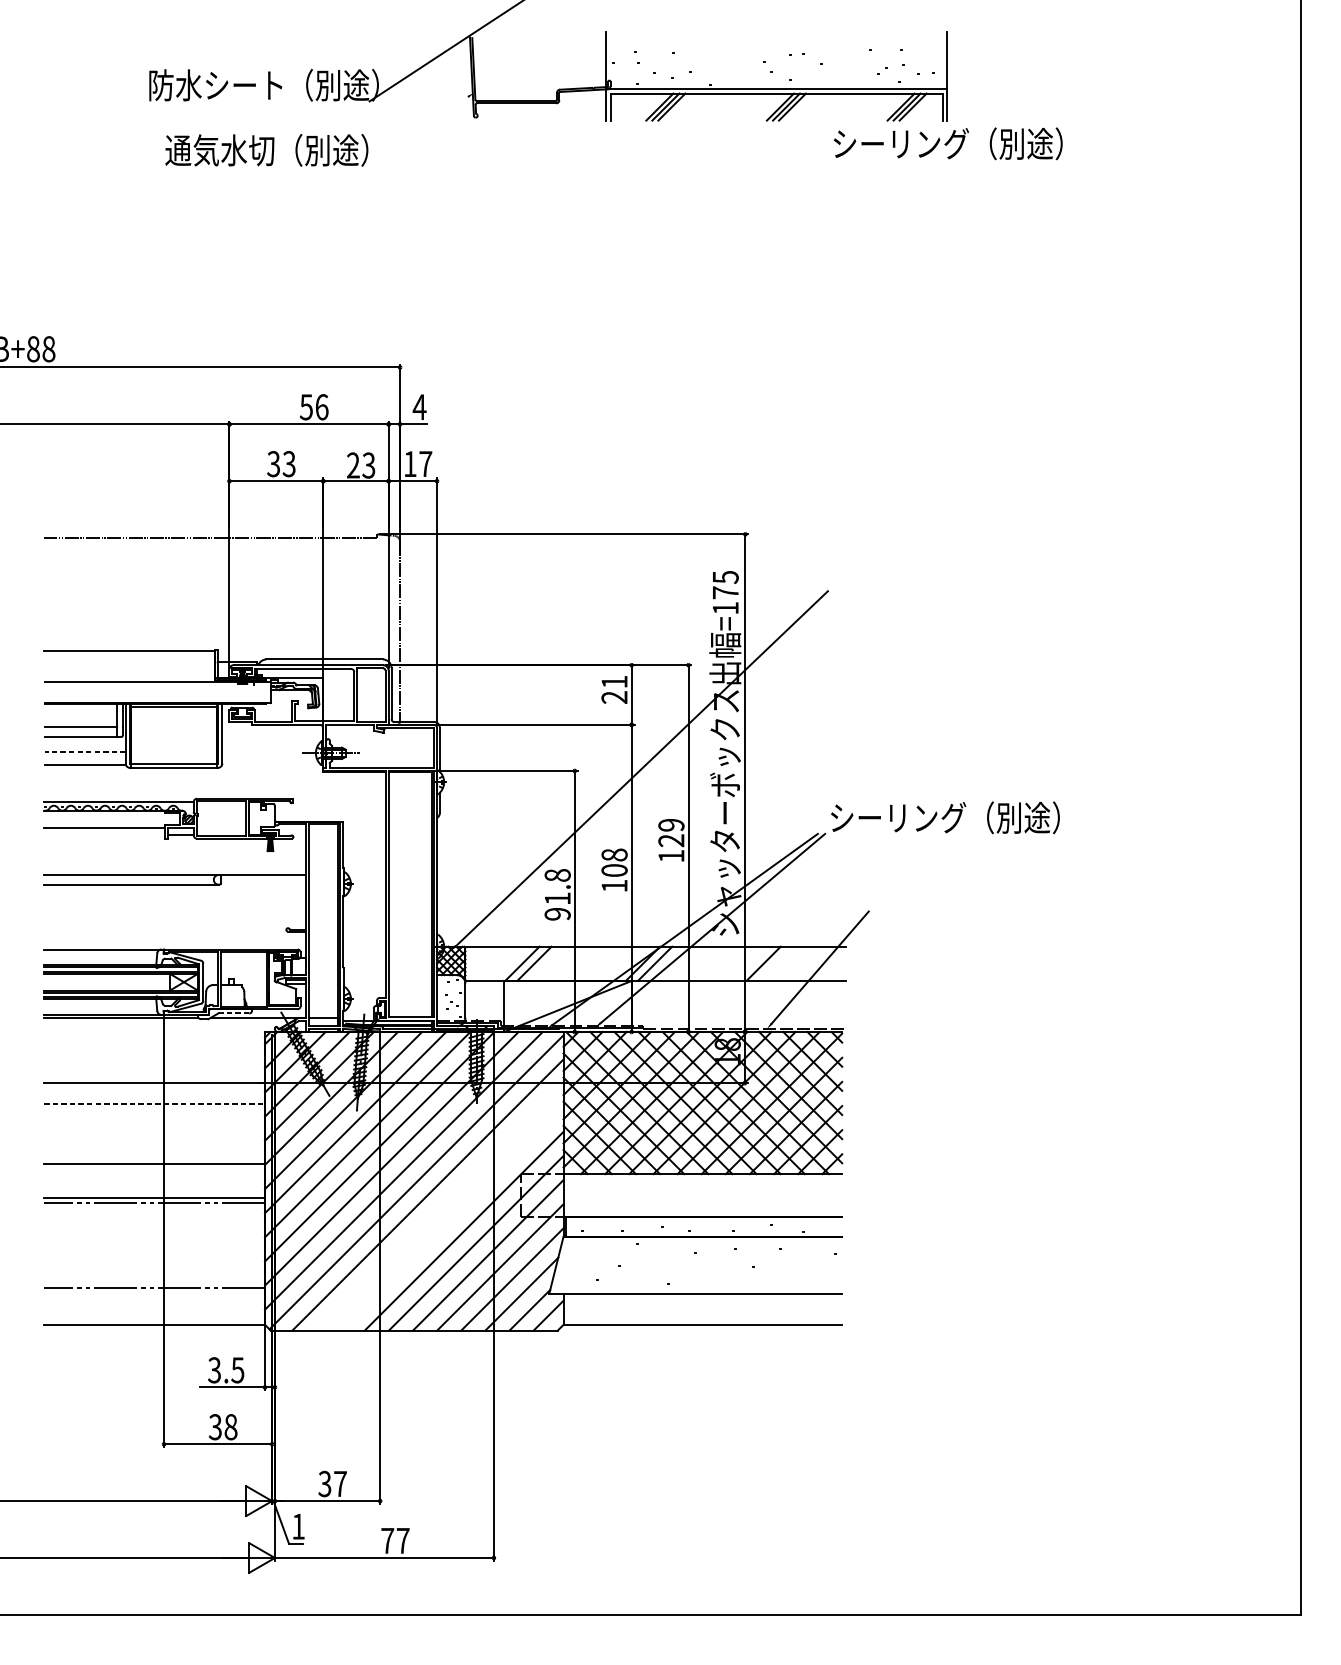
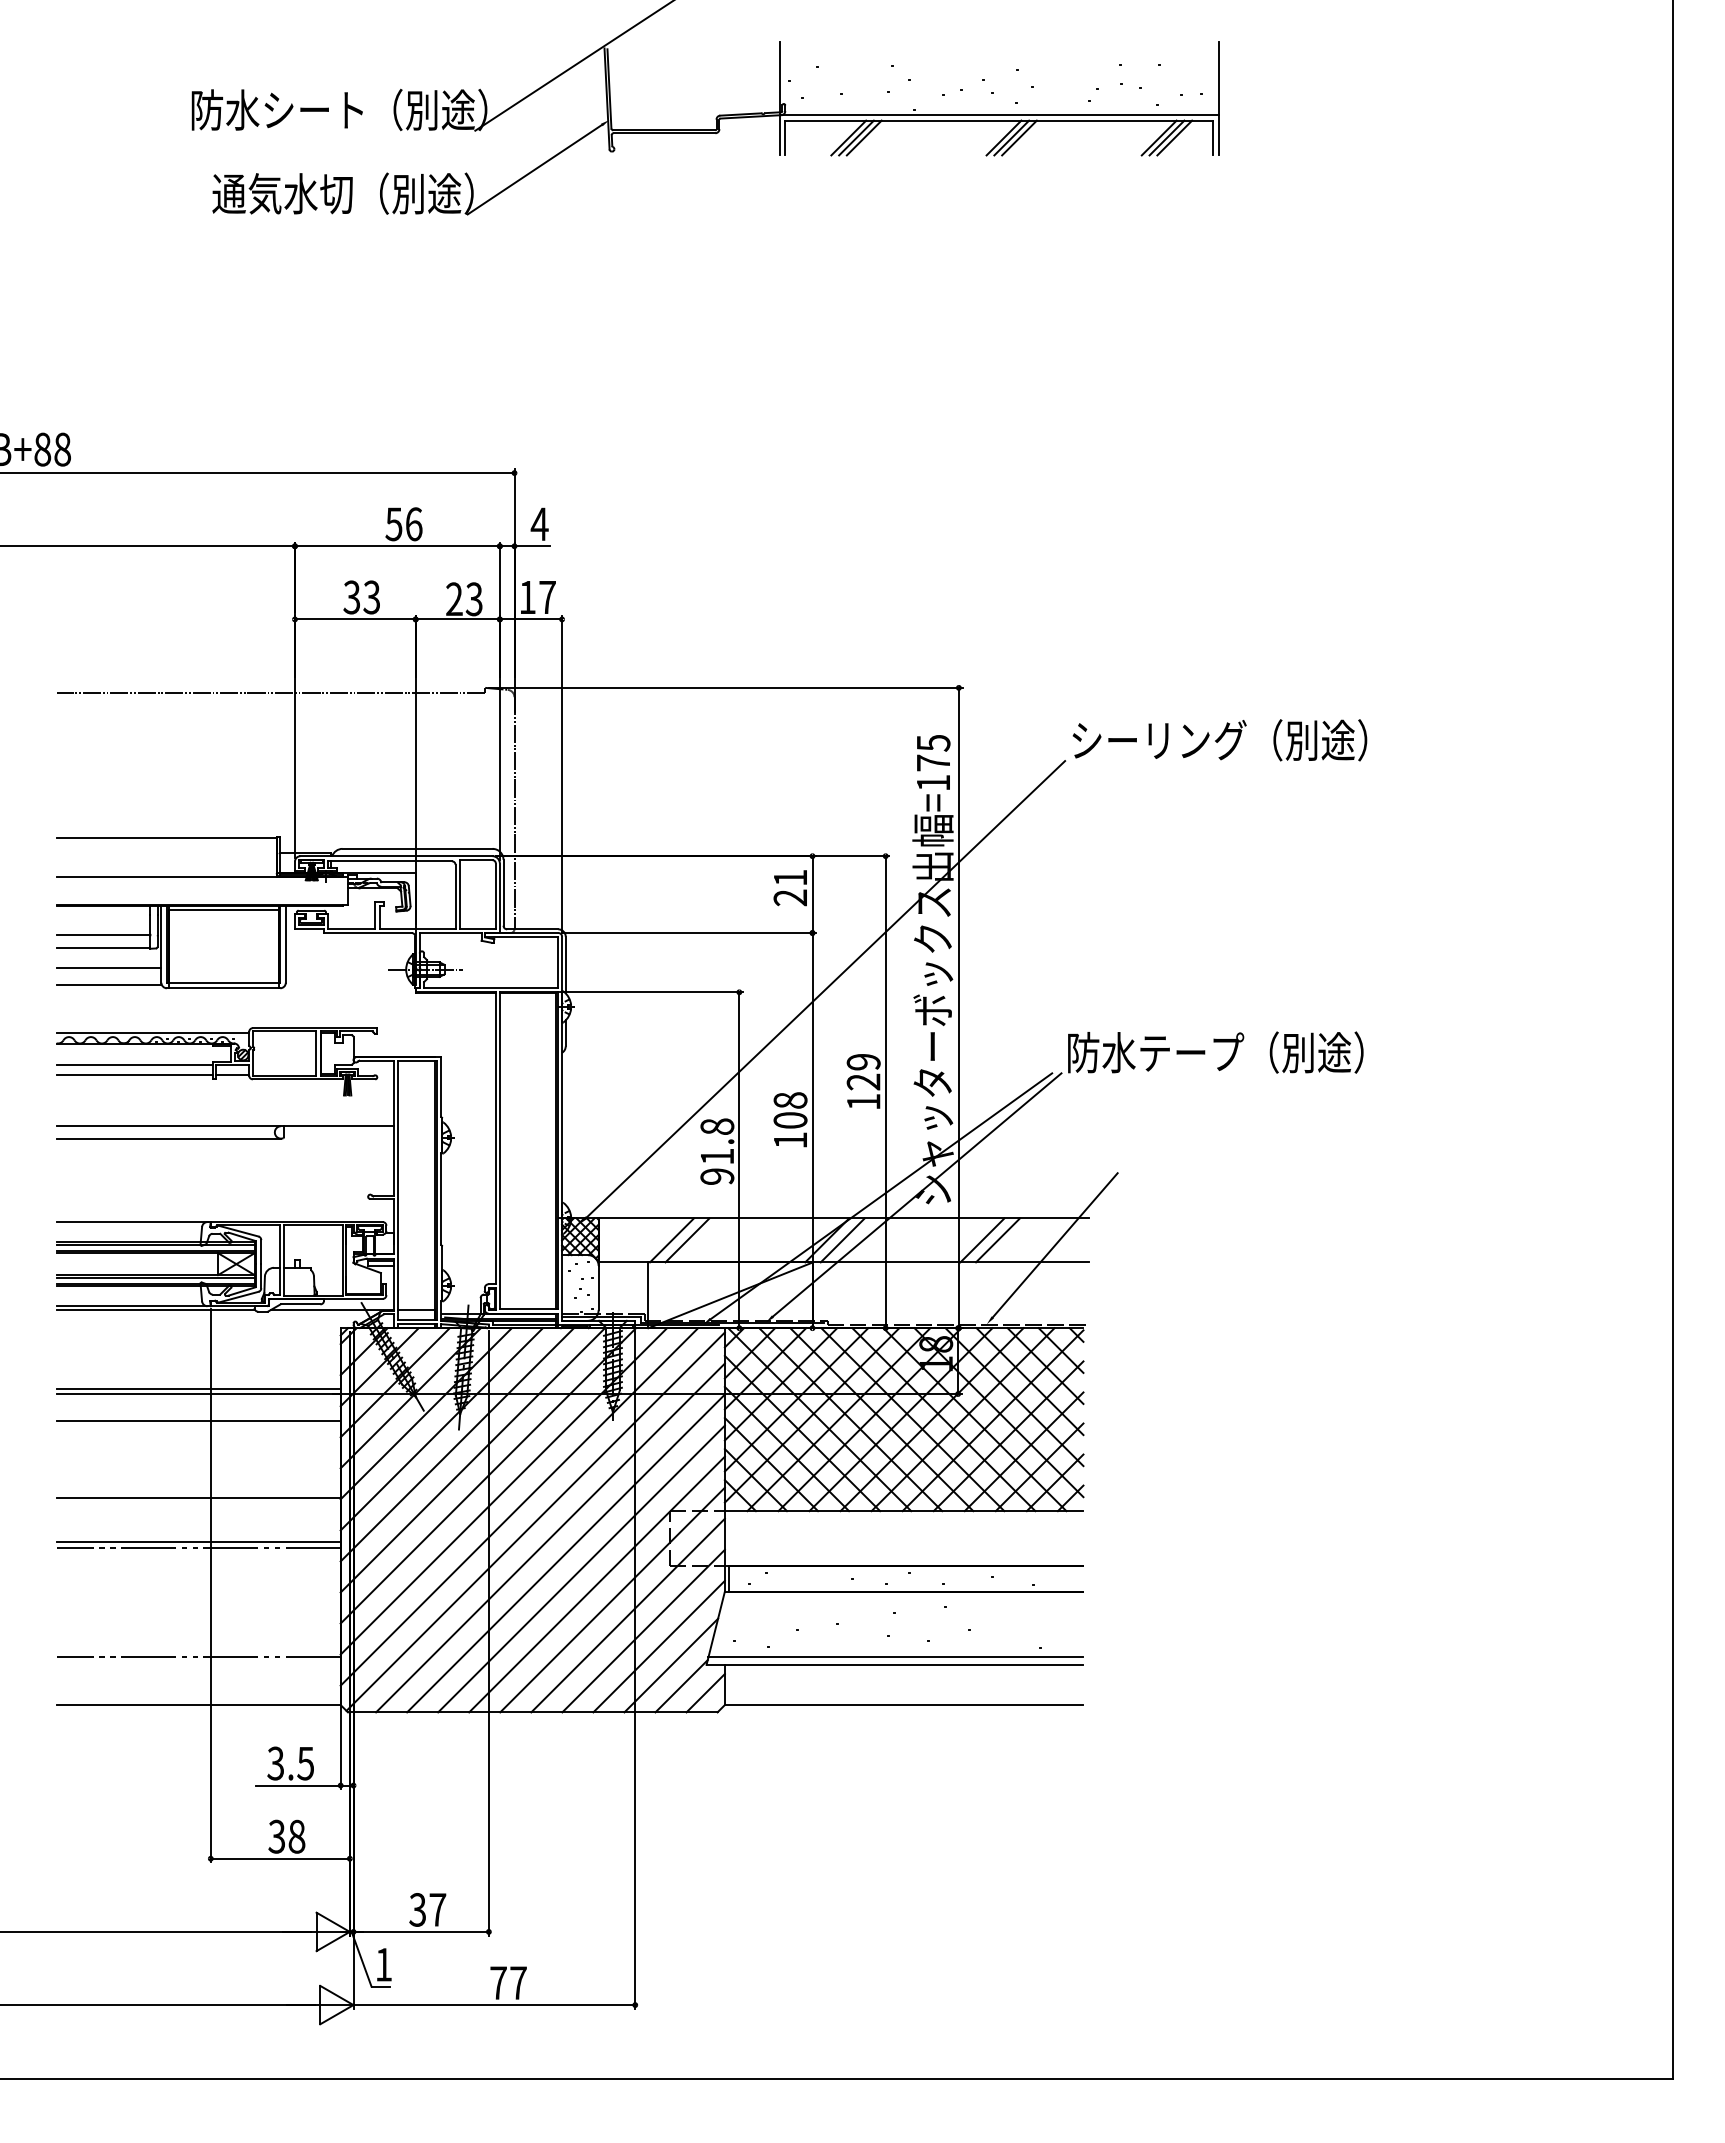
line: (415, 131) -> (534, 169), added
text: (947, 143) -> (1219, 740), moved
line: (84, 752) -> (108, 968), dashed -> solid
text: (898, 817) -> (1156, 1052), シーリング（別途） -> 防水テープ（別途）
line: (104, 834) -> (134, 1074), added
line: (775, 963) -> (997, 1240), added
line: (233, 1013) -> (300, 1304), dashed -> solid
line: (154, 1078) -> (198, 1388), added
line: (155, 1104) -> (199, 1421), dashed -> solid
line: (439, 1207) -> (565, 1553), added
line: (452, 1218) -> (581, 1568), added
line: (696, 1287) -> (895, 1657), added

